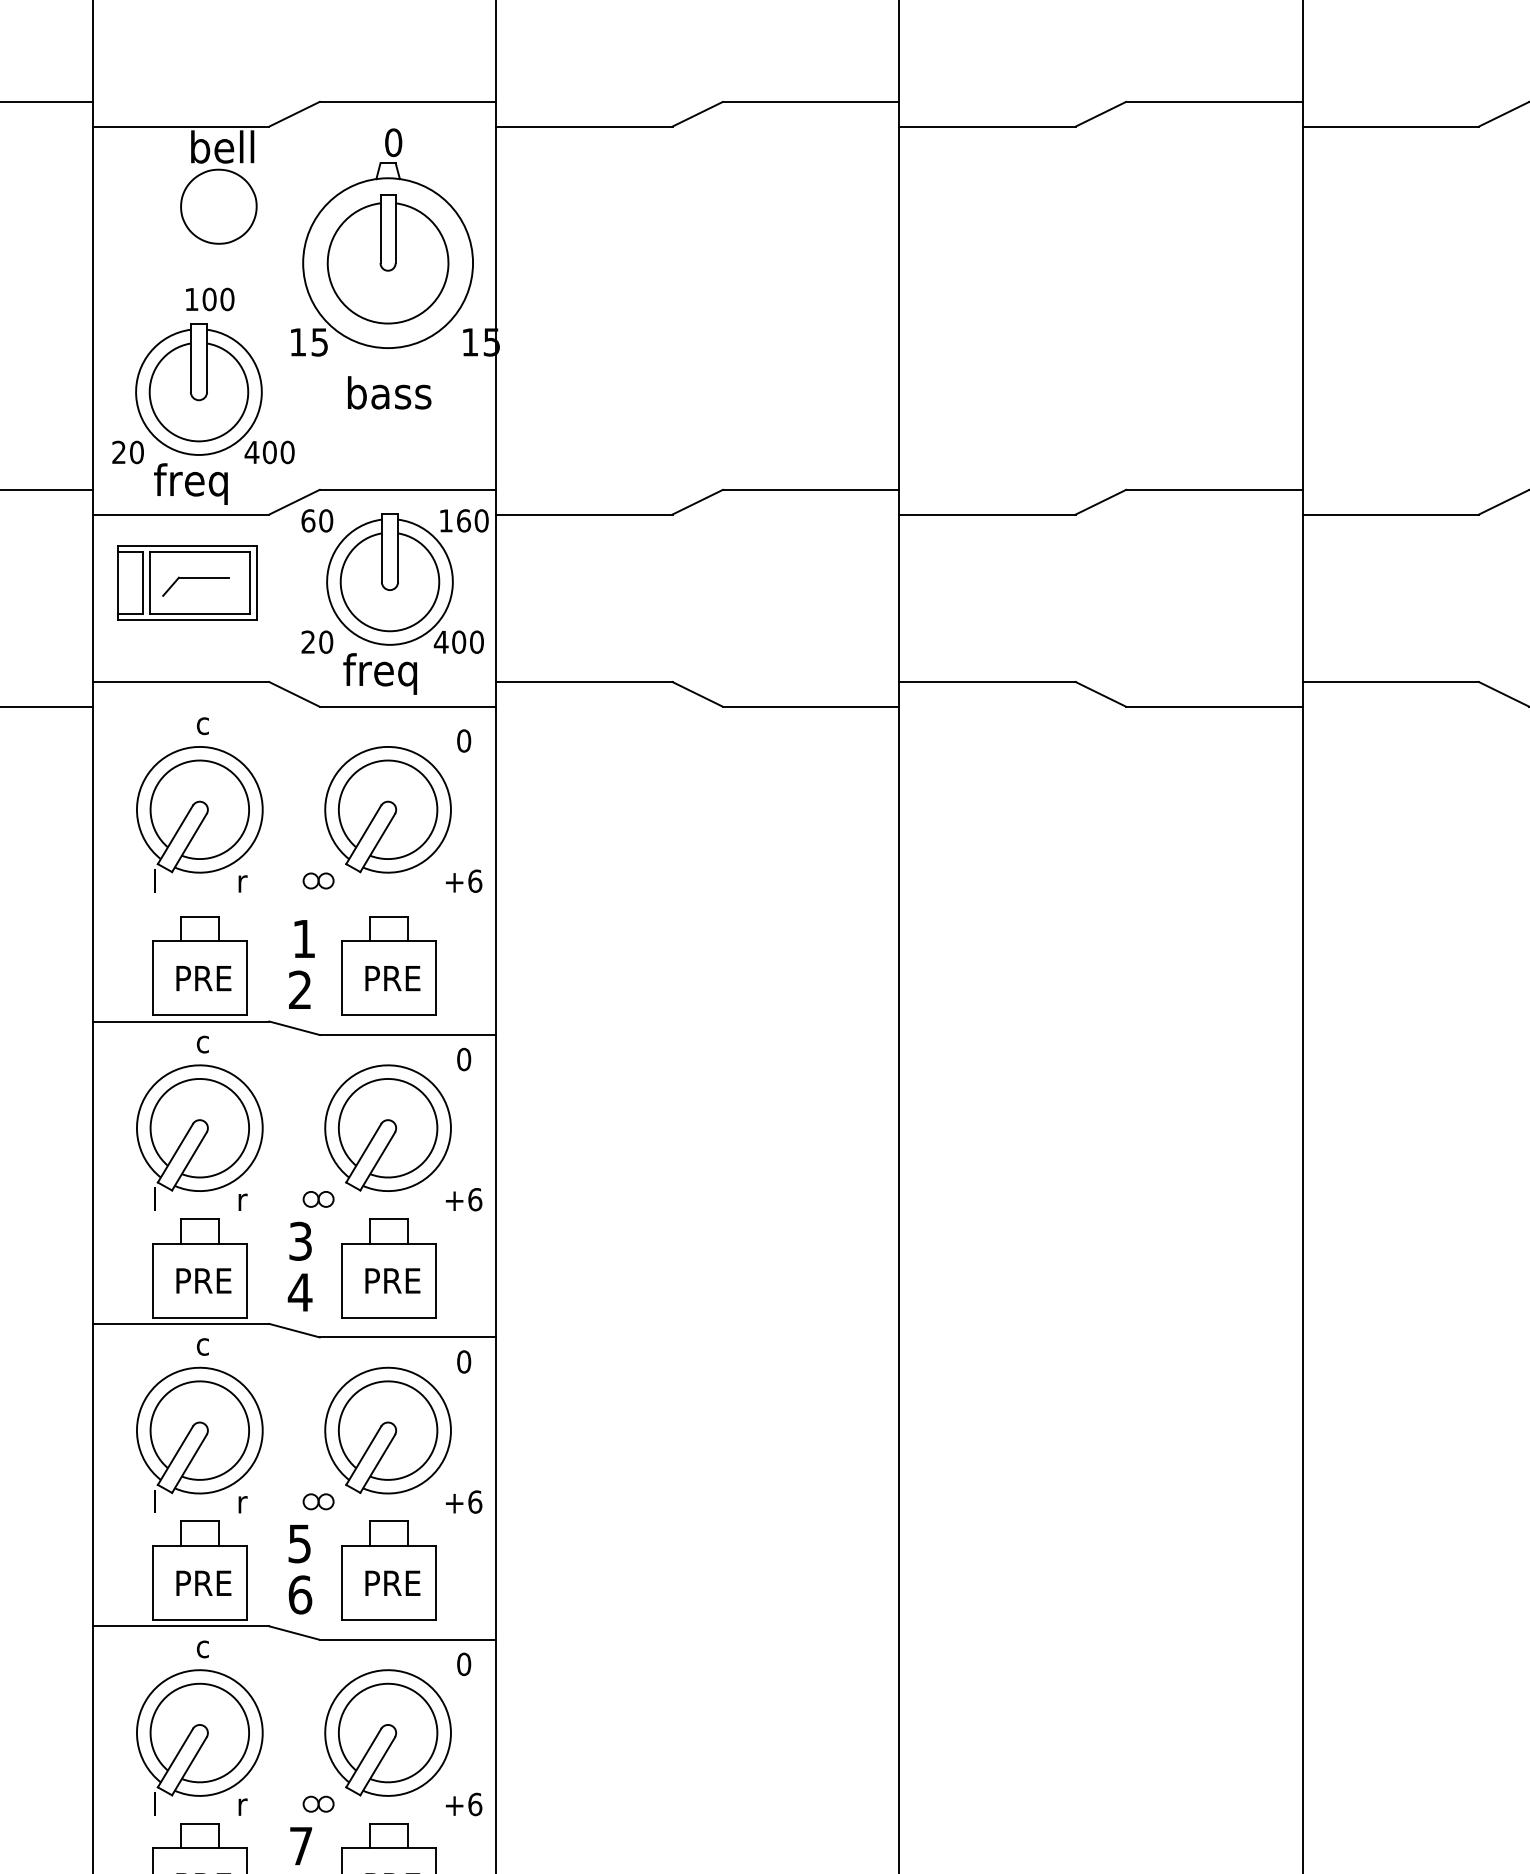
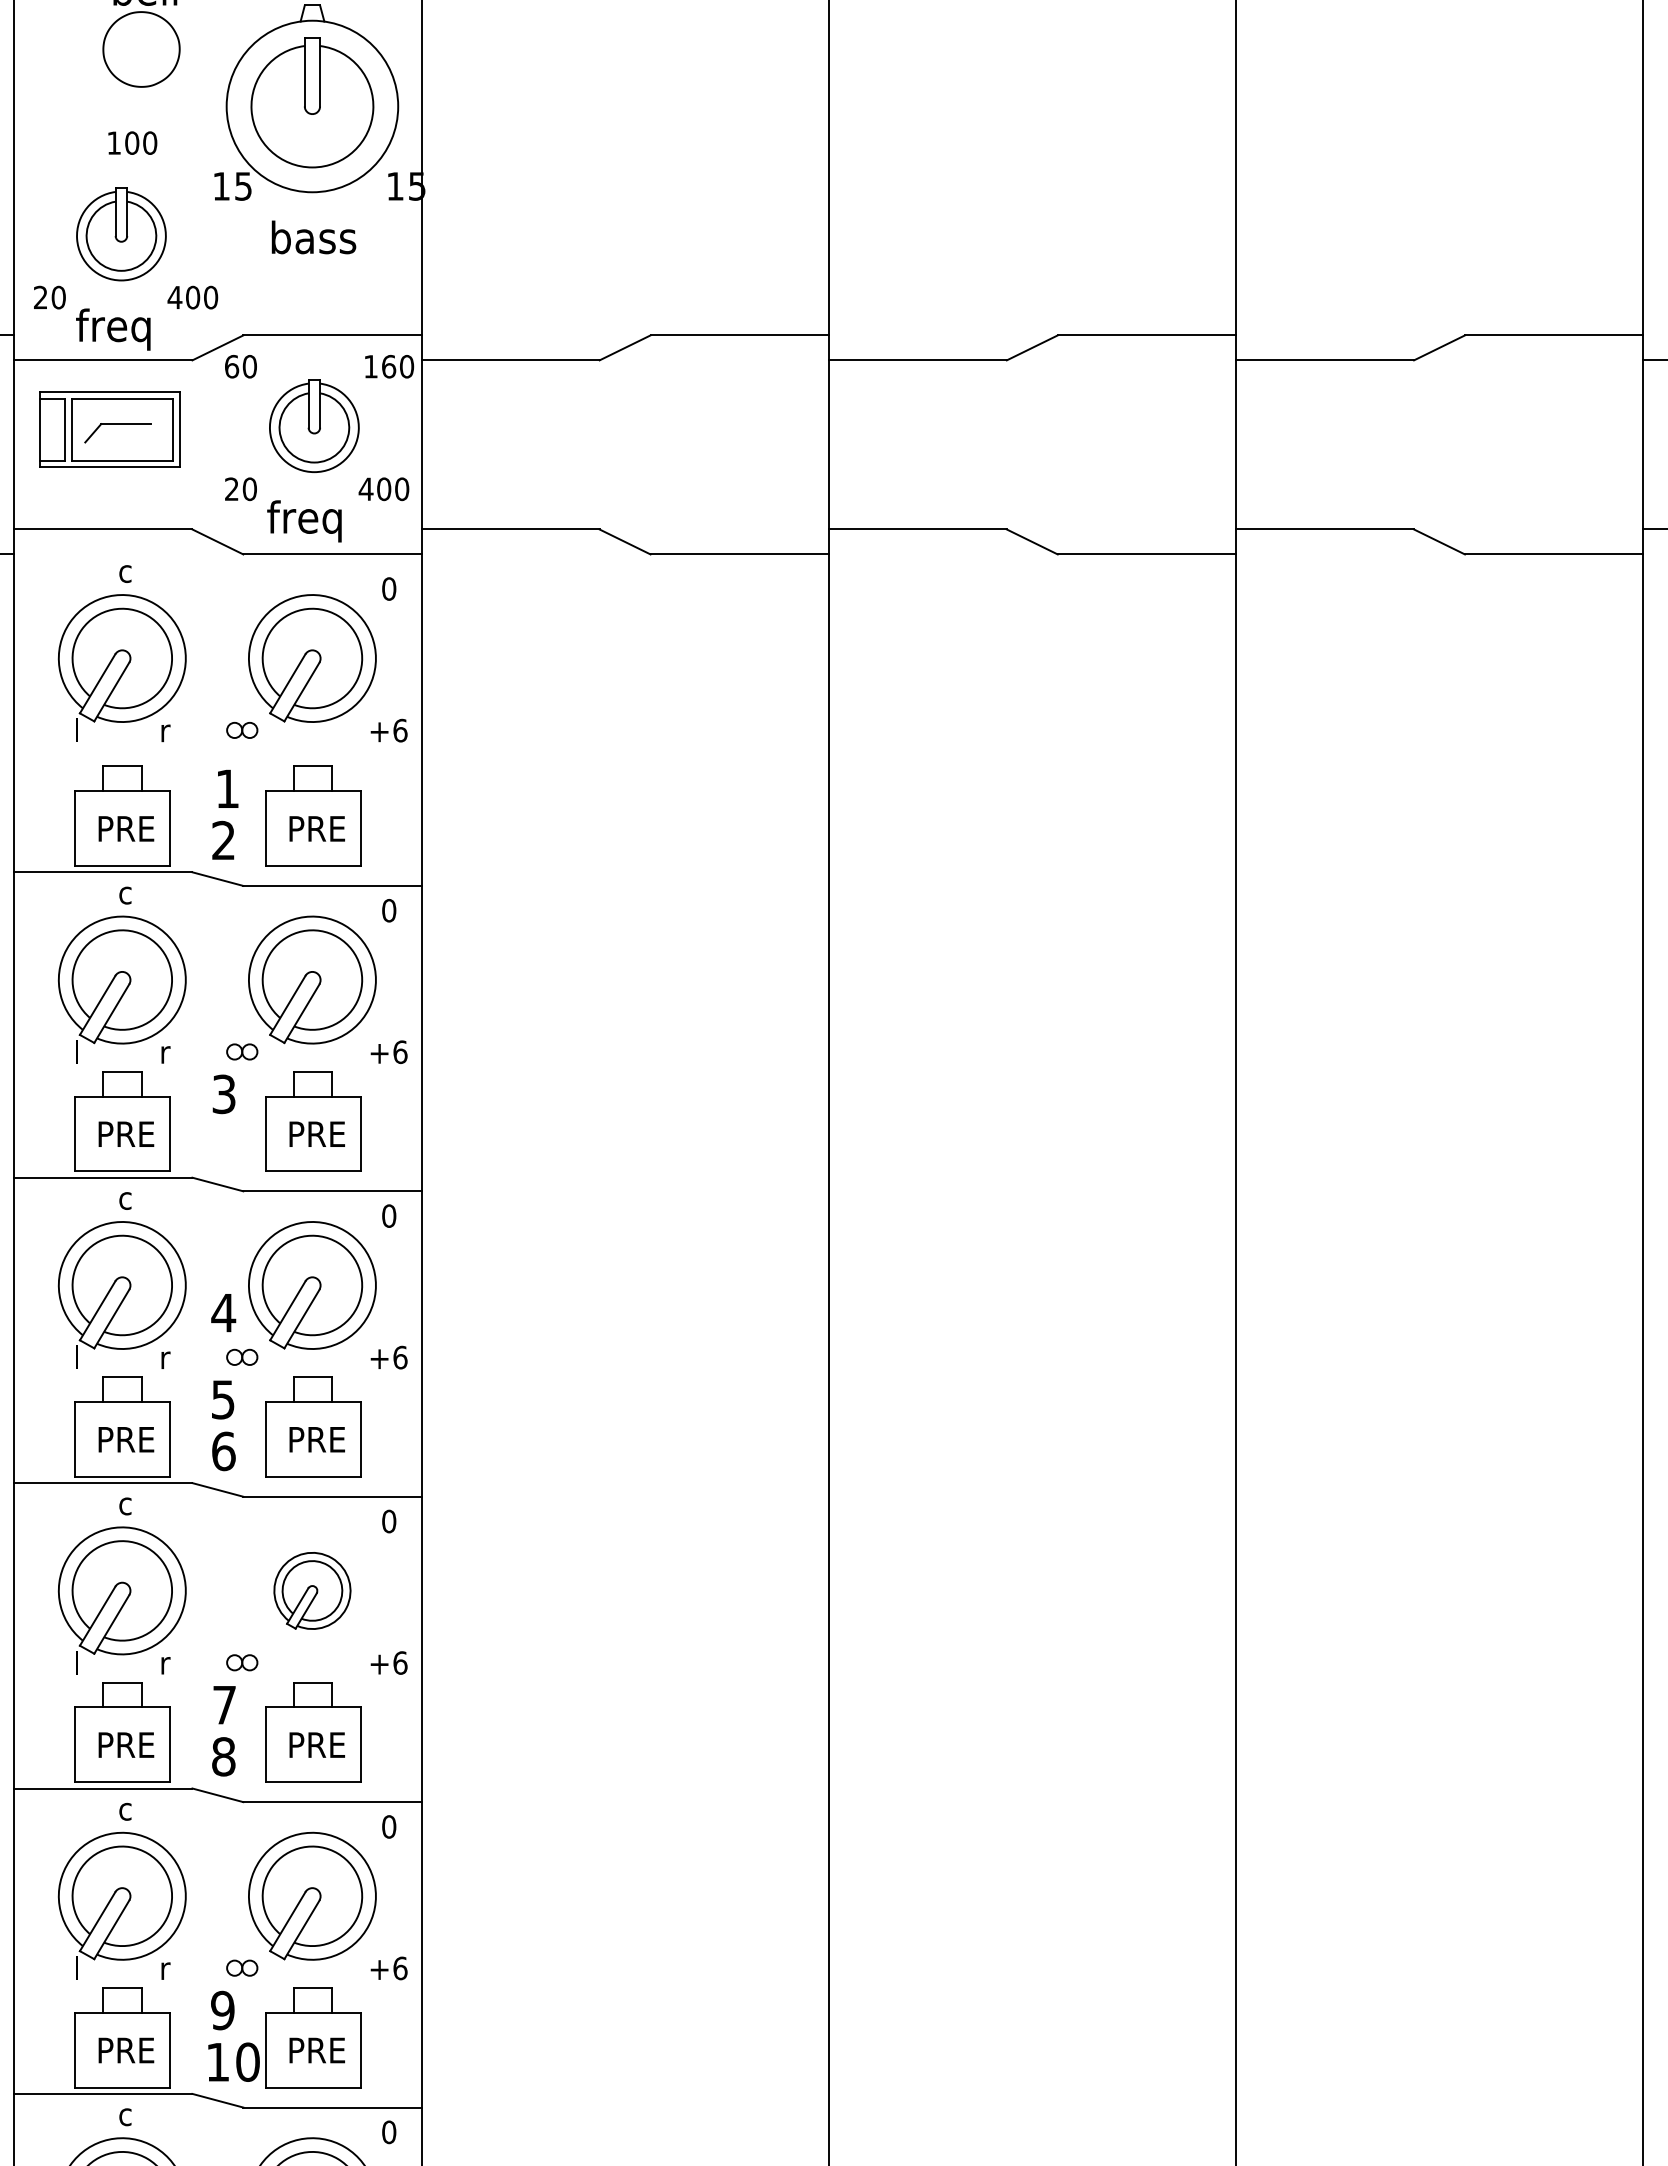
part: (199, 389) -> (121, 234), size x0.7
part: (390, 579) -> (314, 425), size x0.7
text: (300, 1292) -> (223, 1312), moved
part: (388, 1732) -> (312, 1590), size x0.6

